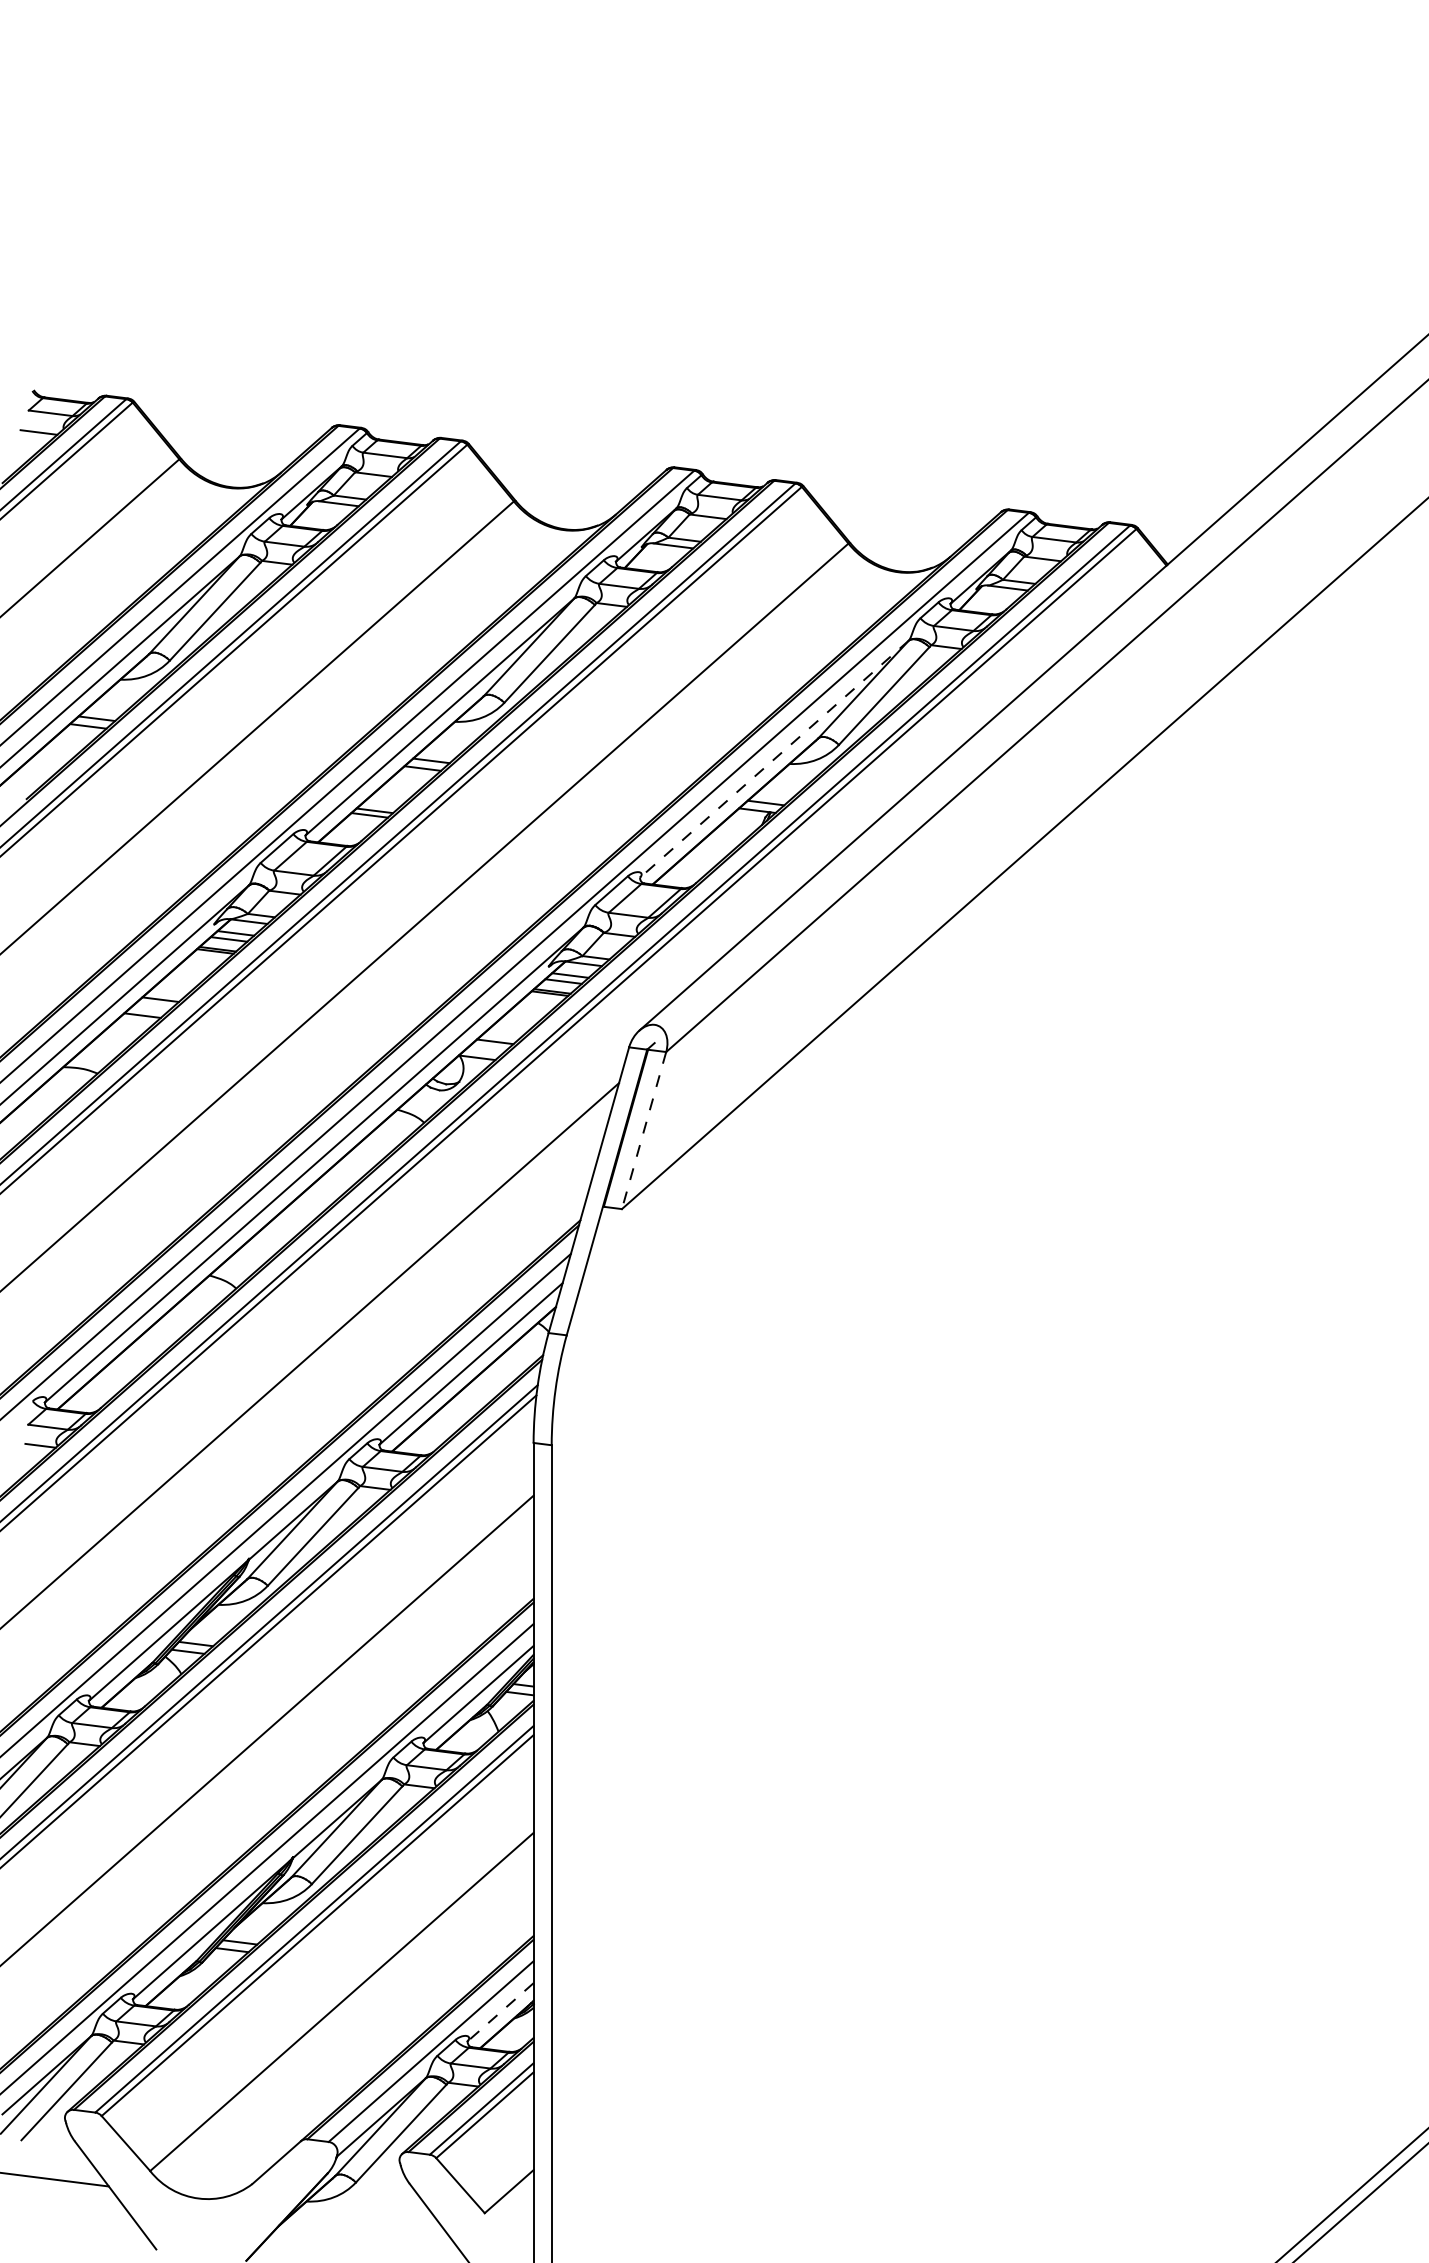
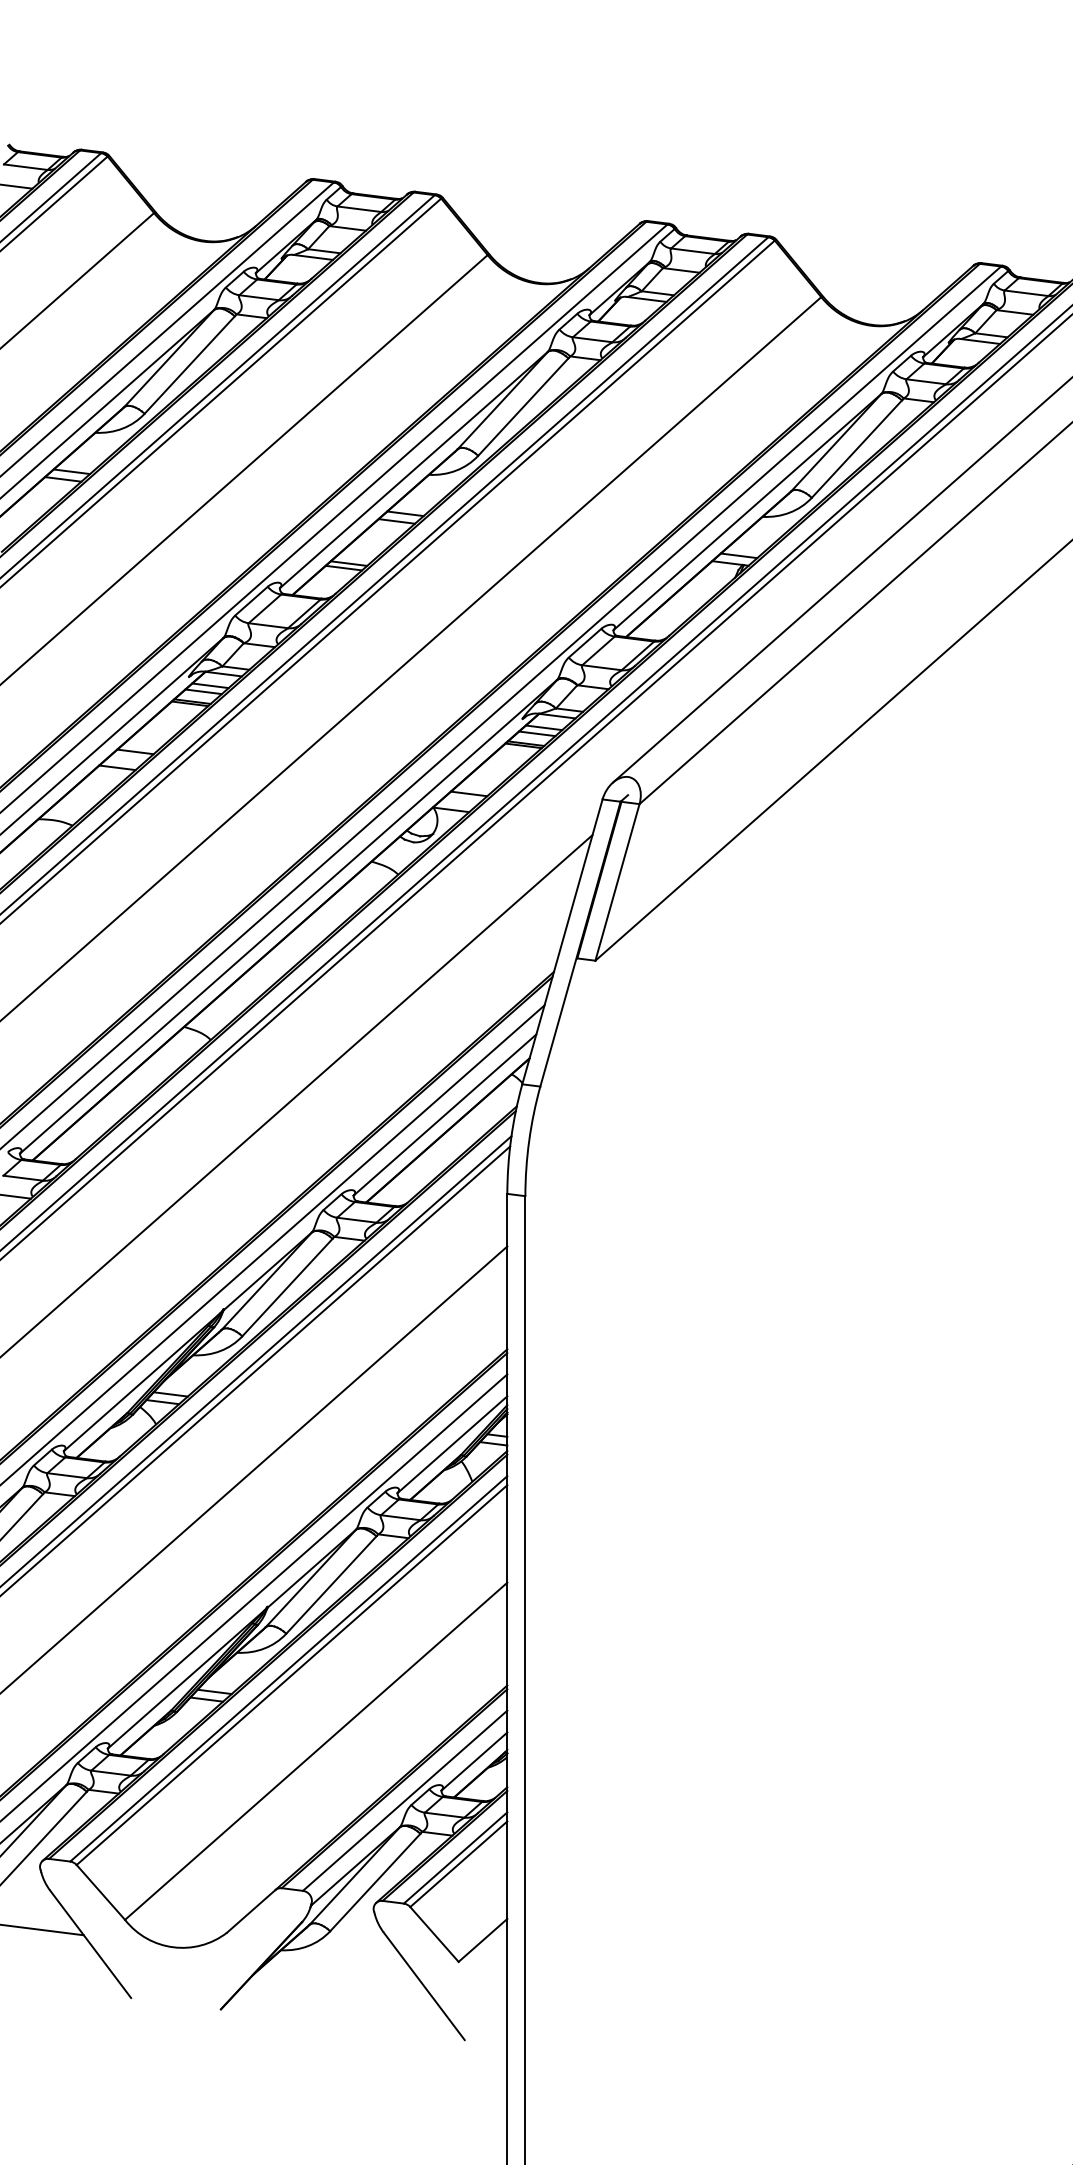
line: (774, 759) -> (747, 512), dashed -> solid
line: (644, 1130) -> (617, 882), dashed -> solid
line: (500, 2012) -> (474, 1761), dashed -> solid

